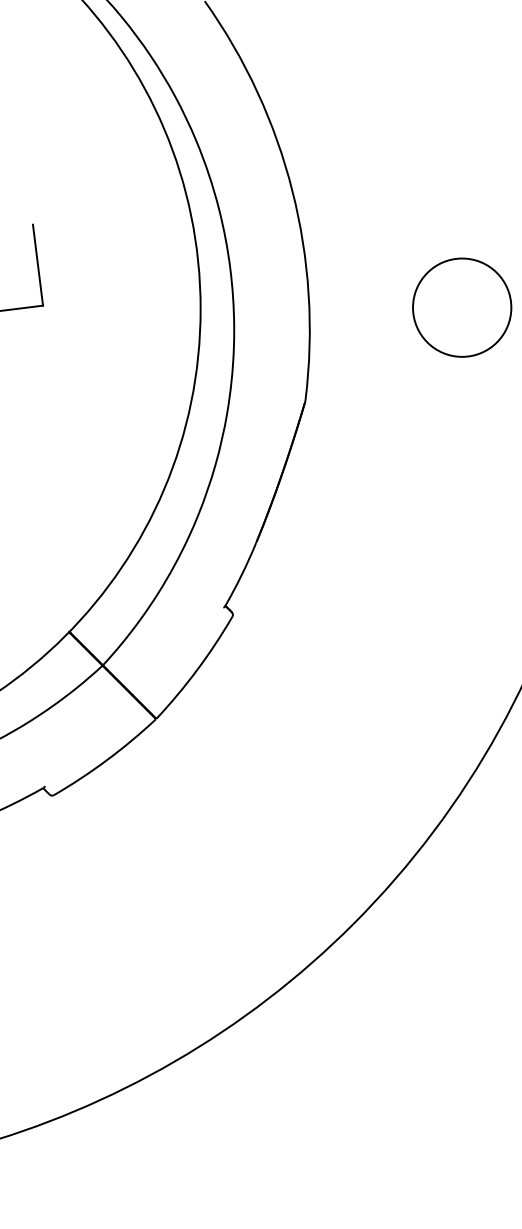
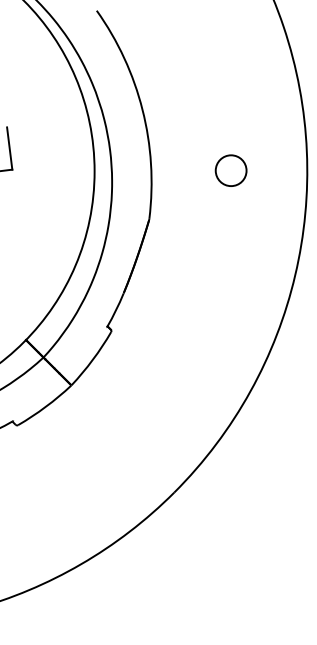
circle: (460, 307) -> (230, 170), size x0.6

